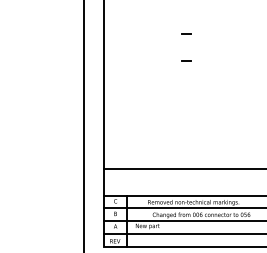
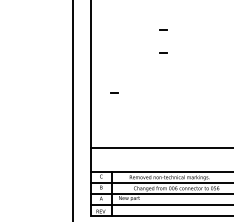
line: (130, 105) -> (114, 92), added

